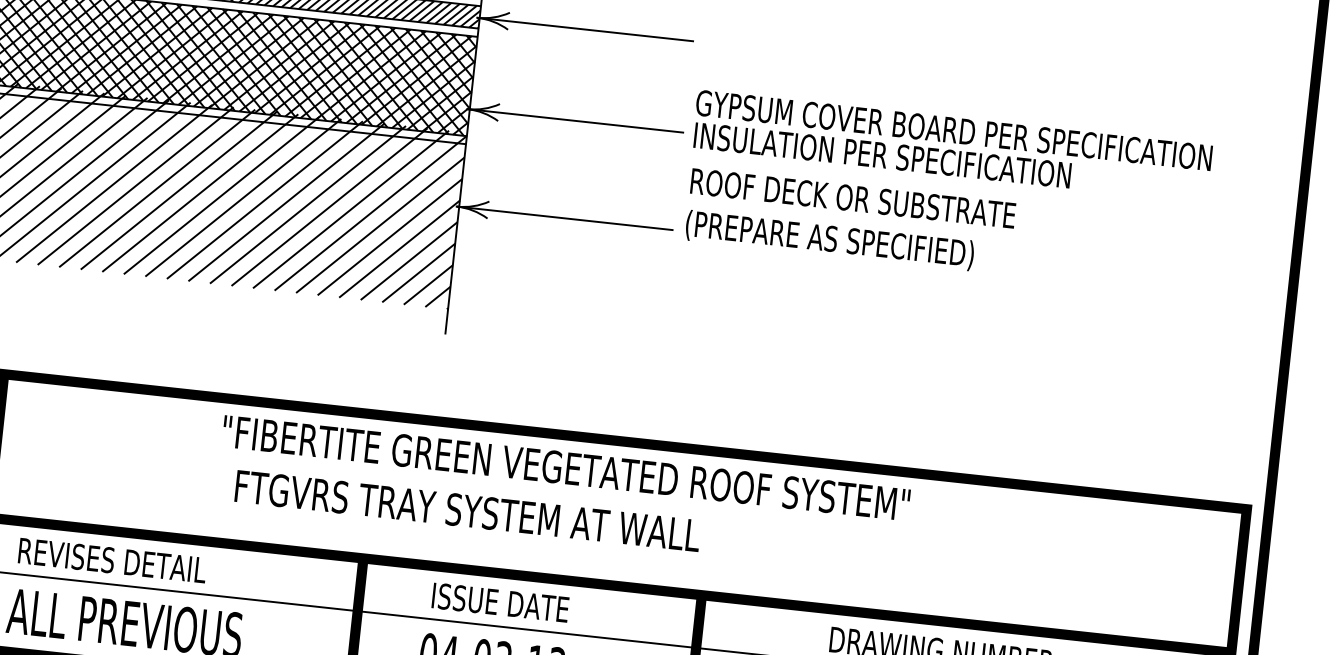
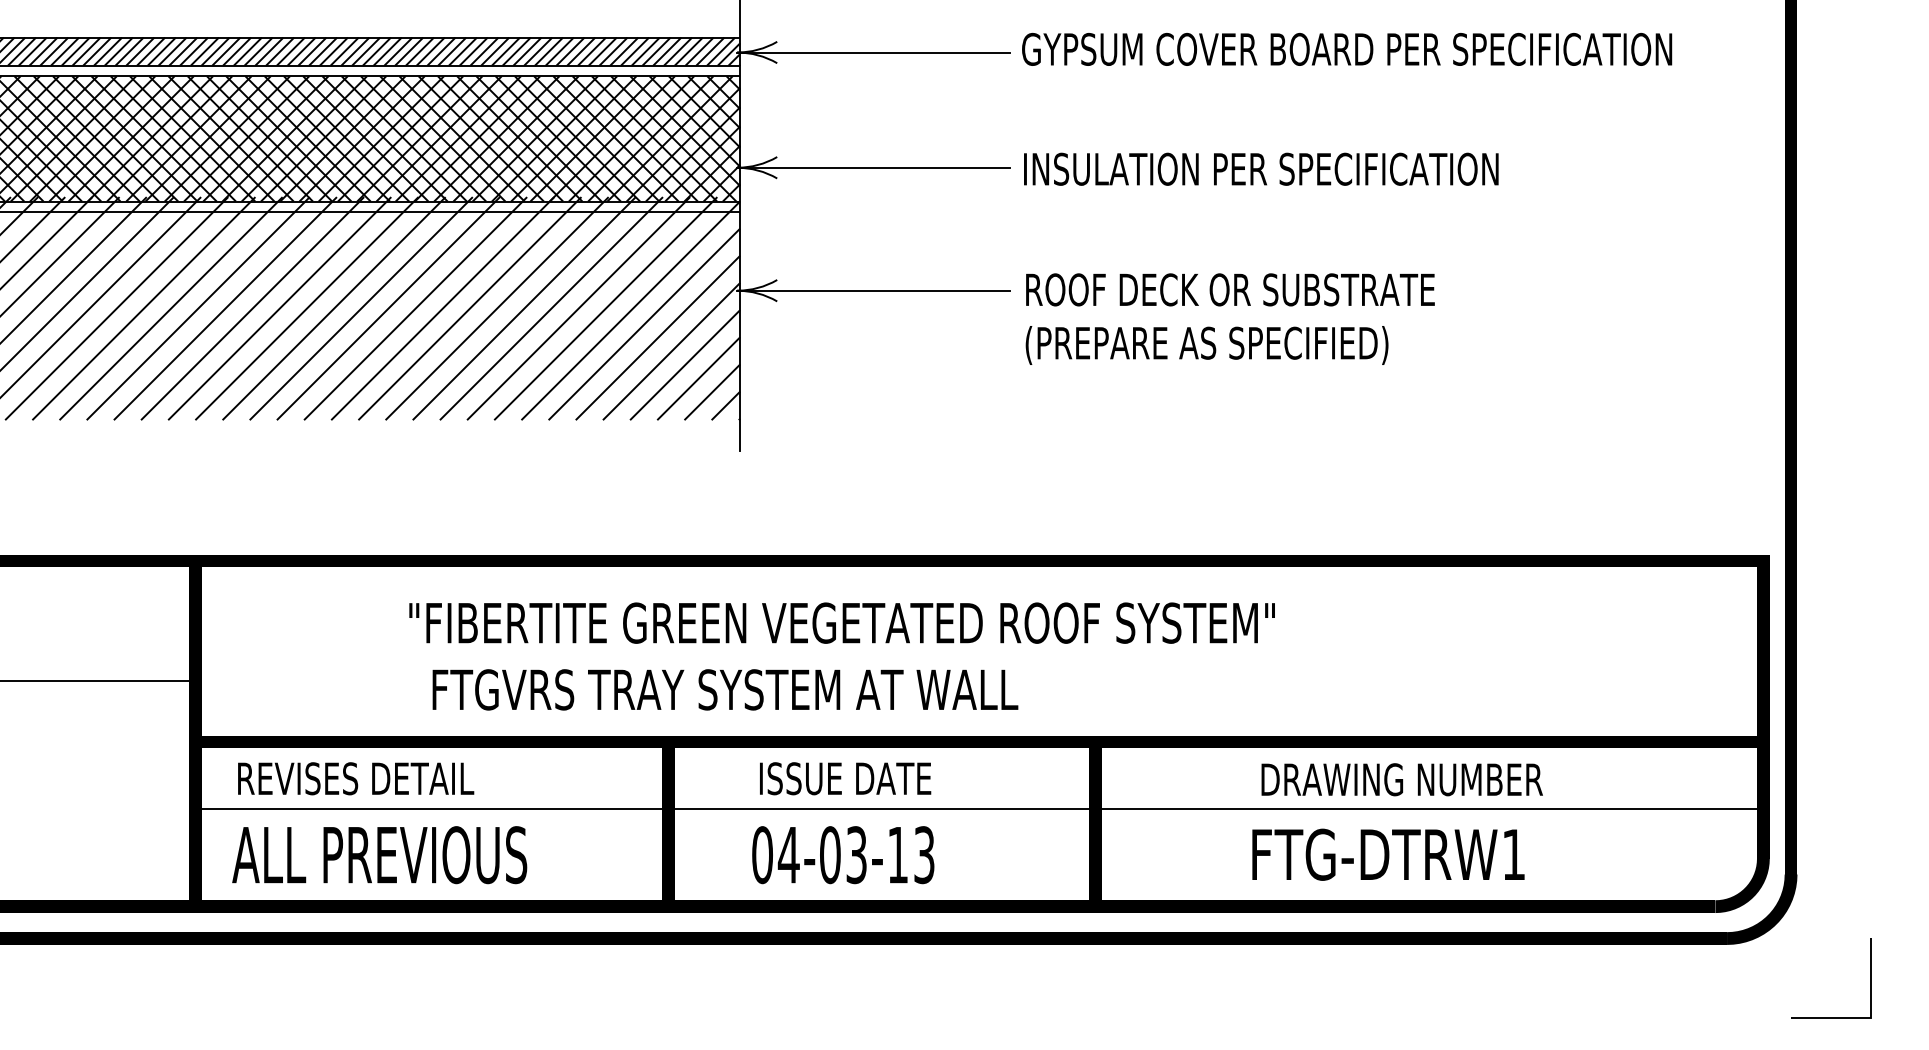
text: (954, 129) -> (1347, 48), moved
text: (849, 221) -> (1229, 318), moved
text: (562, 494) -> (841, 656), moved

